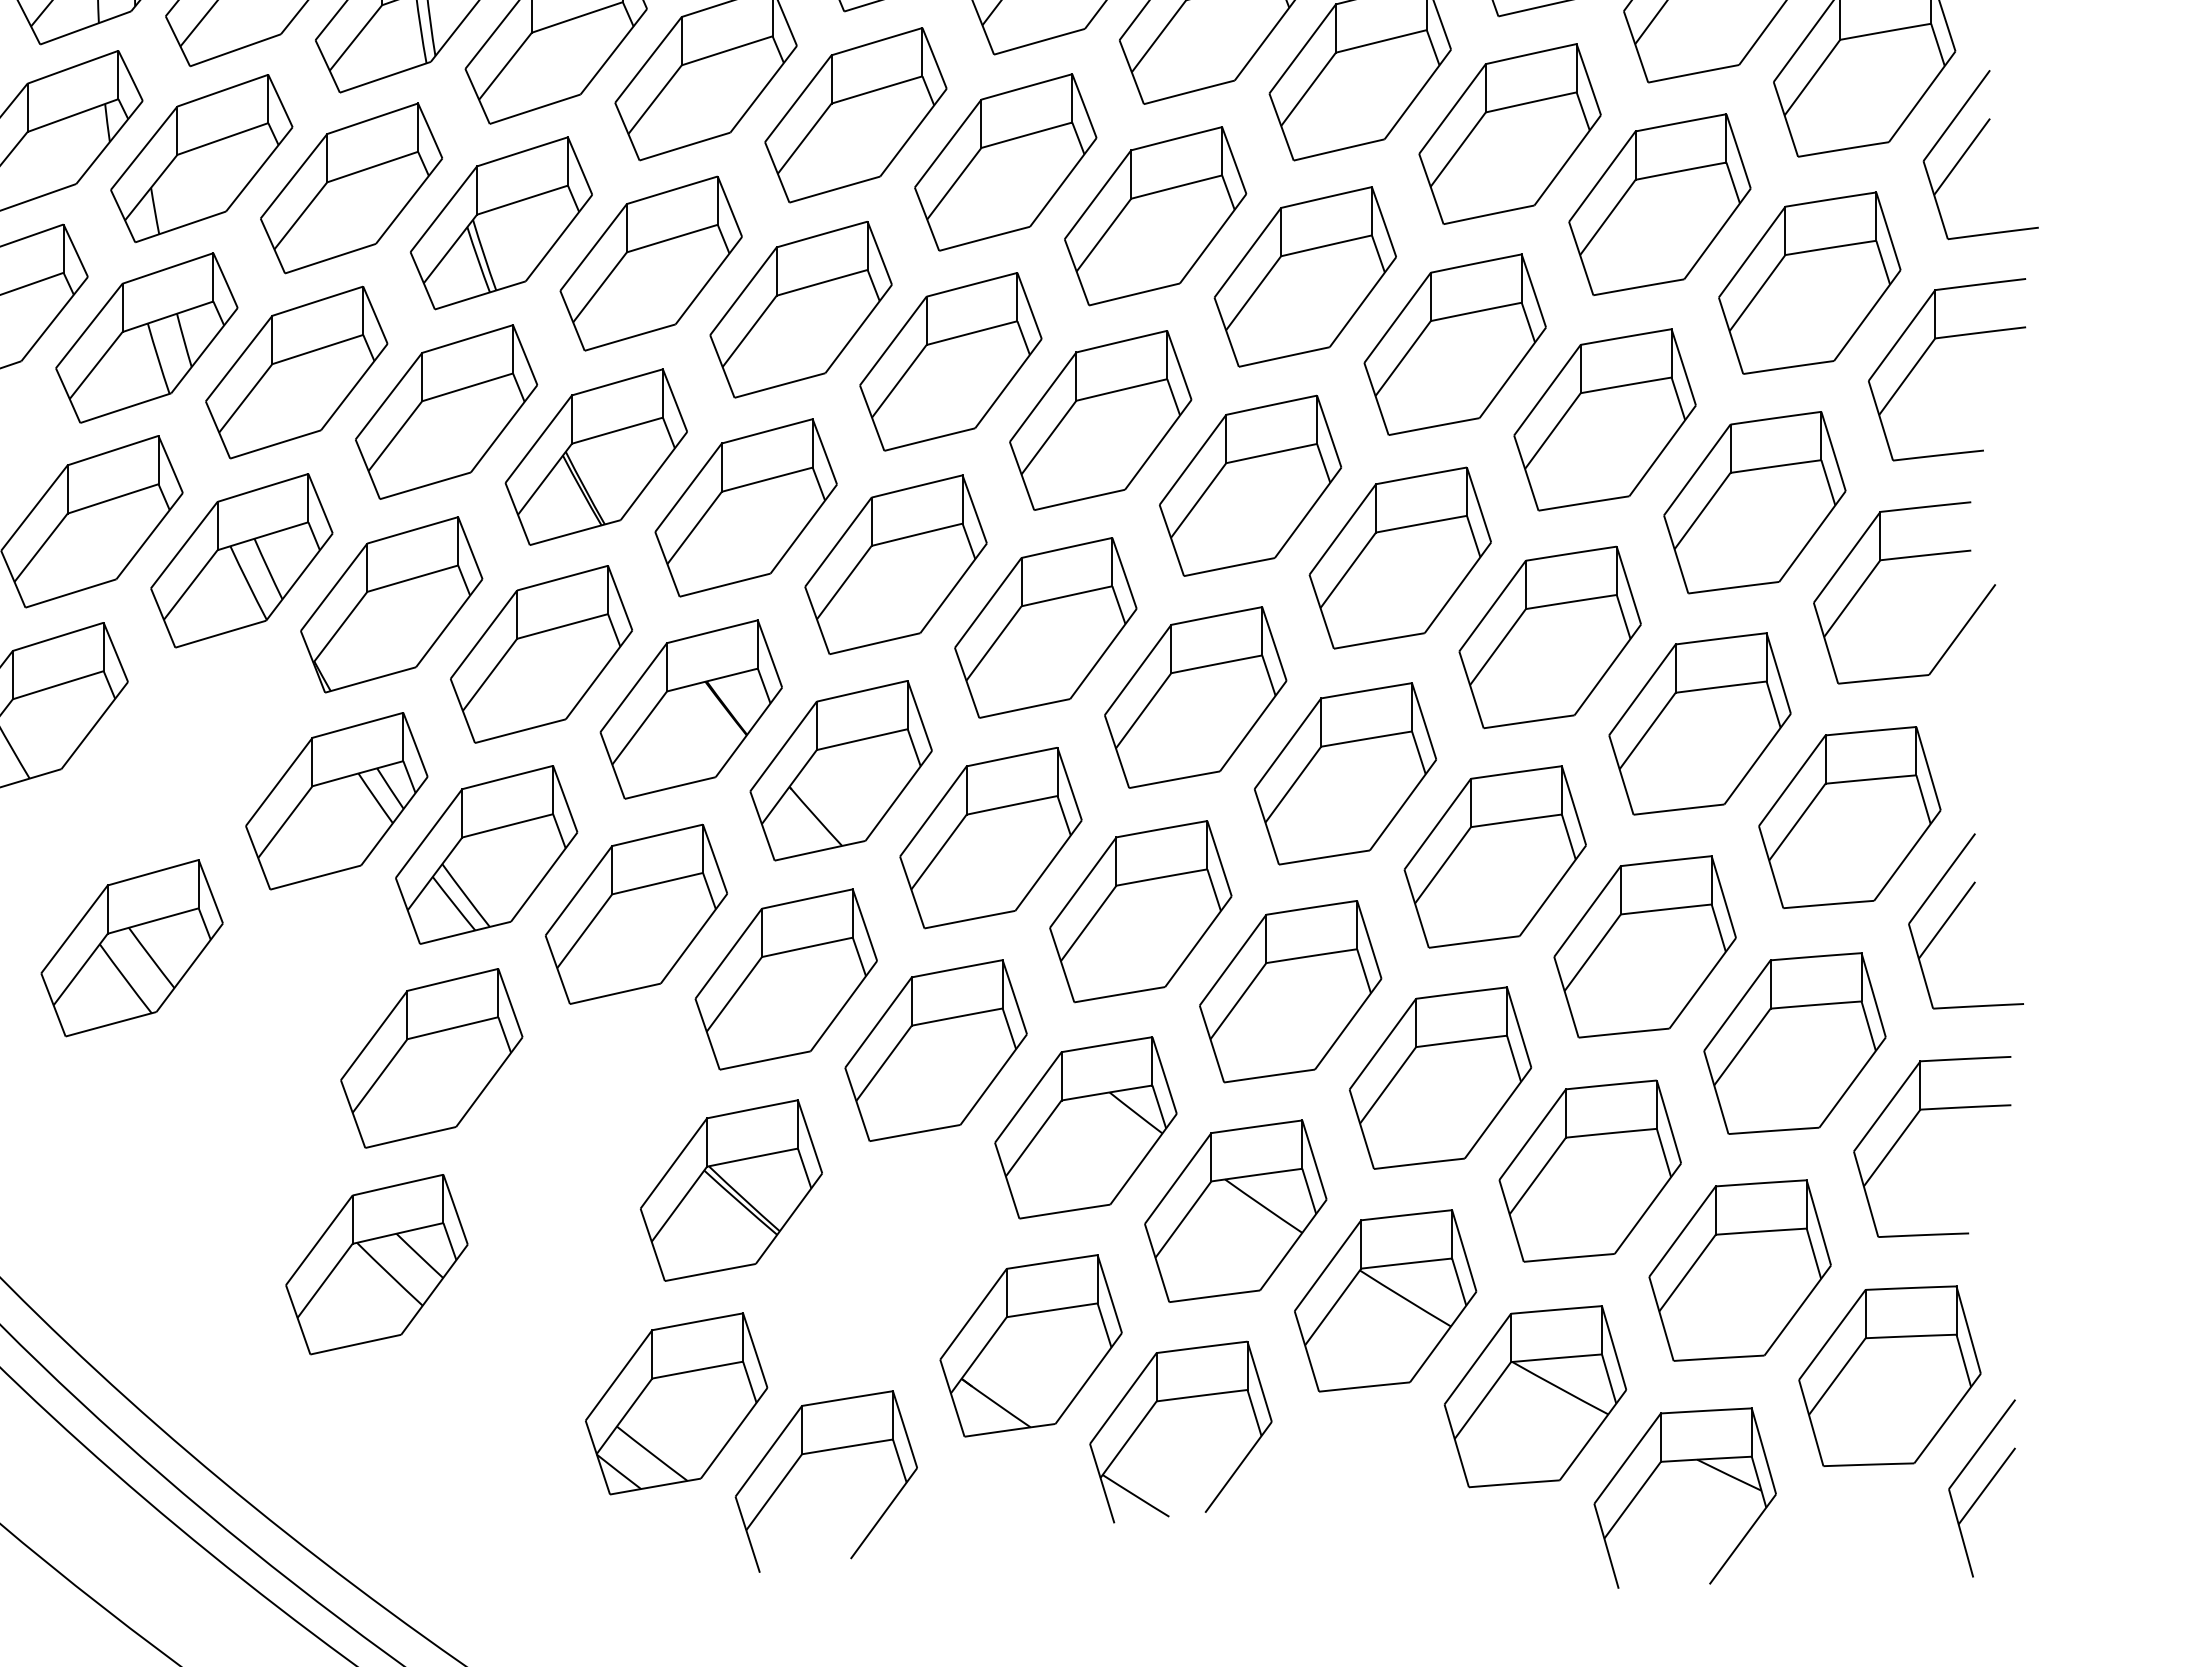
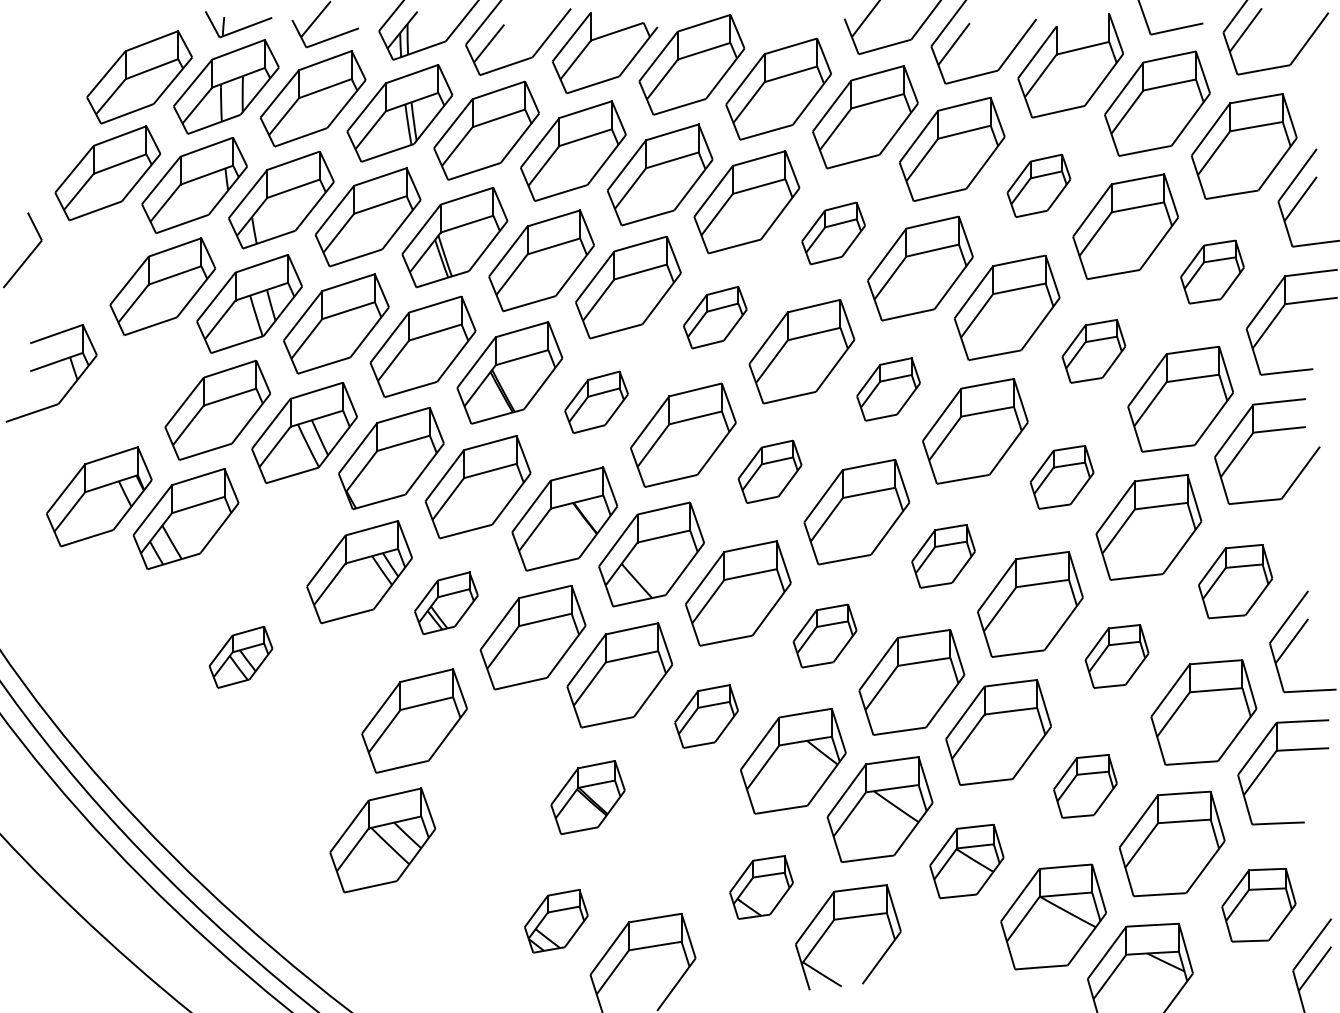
part: (1509, 133) -> (1038, 185), size x0.6
part: (1155, 216) -> (833, 233), size x0.6
part: (1809, 281) -> (1212, 271), size x0.6
part: (951, 361) -> (715, 317), size x0.6
part: (1604, 420) -> (1093, 351), size x0.6
part: (1250, 485) -> (888, 389), size x0.6
part: (745, 508) -> (596, 402), size x0.6
part: (1044, 627) -> (769, 471), size x0.6
part: (1549, 637) -> (1061, 477), size x0.6
part: (1345, 774) -> (943, 556), size x0.6
part: (1849, 817) -> (1235, 581), size x0.7
part: (486, 855) -> (446, 603), size x0.6
part: (1139, 910) -> (824, 635), size x0.6
part: (1644, 946) -> (1116, 656), size x0.6
part: (131, 948) -> (240, 657), size x0.6
part: (935, 1050) -> (706, 716), size x0.6
part: (1590, 1171) -> (1085, 786), size x0.6
part: (730, 1190) -> (587, 797), size x0.7
part: (1384, 1300) -> (966, 861), size x0.7
part: (1030, 1345) -> (761, 887), size x0.6
part: (1889, 1376) -> (1258, 905), size x0.7
part: (676, 1404) -> (556, 921), size x0.6

